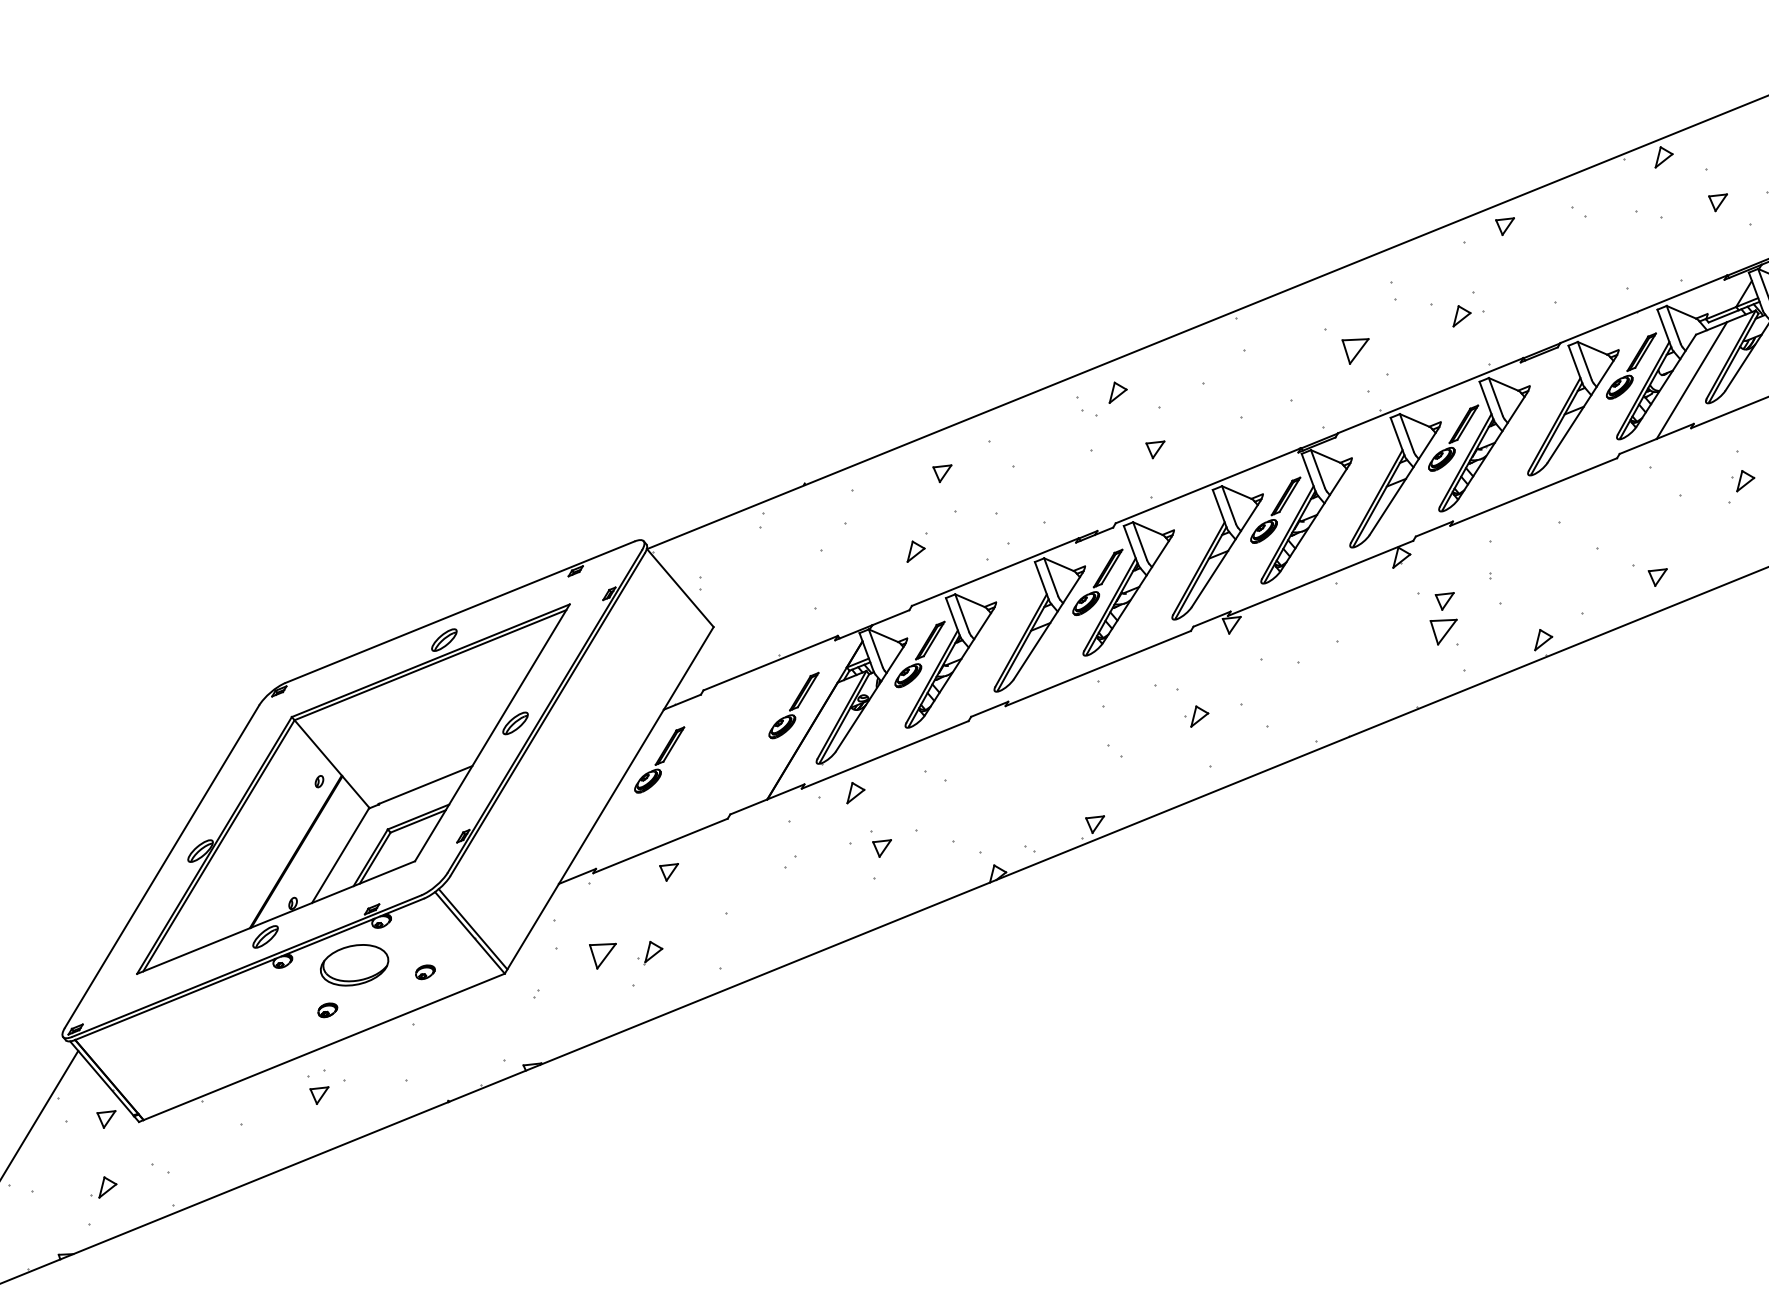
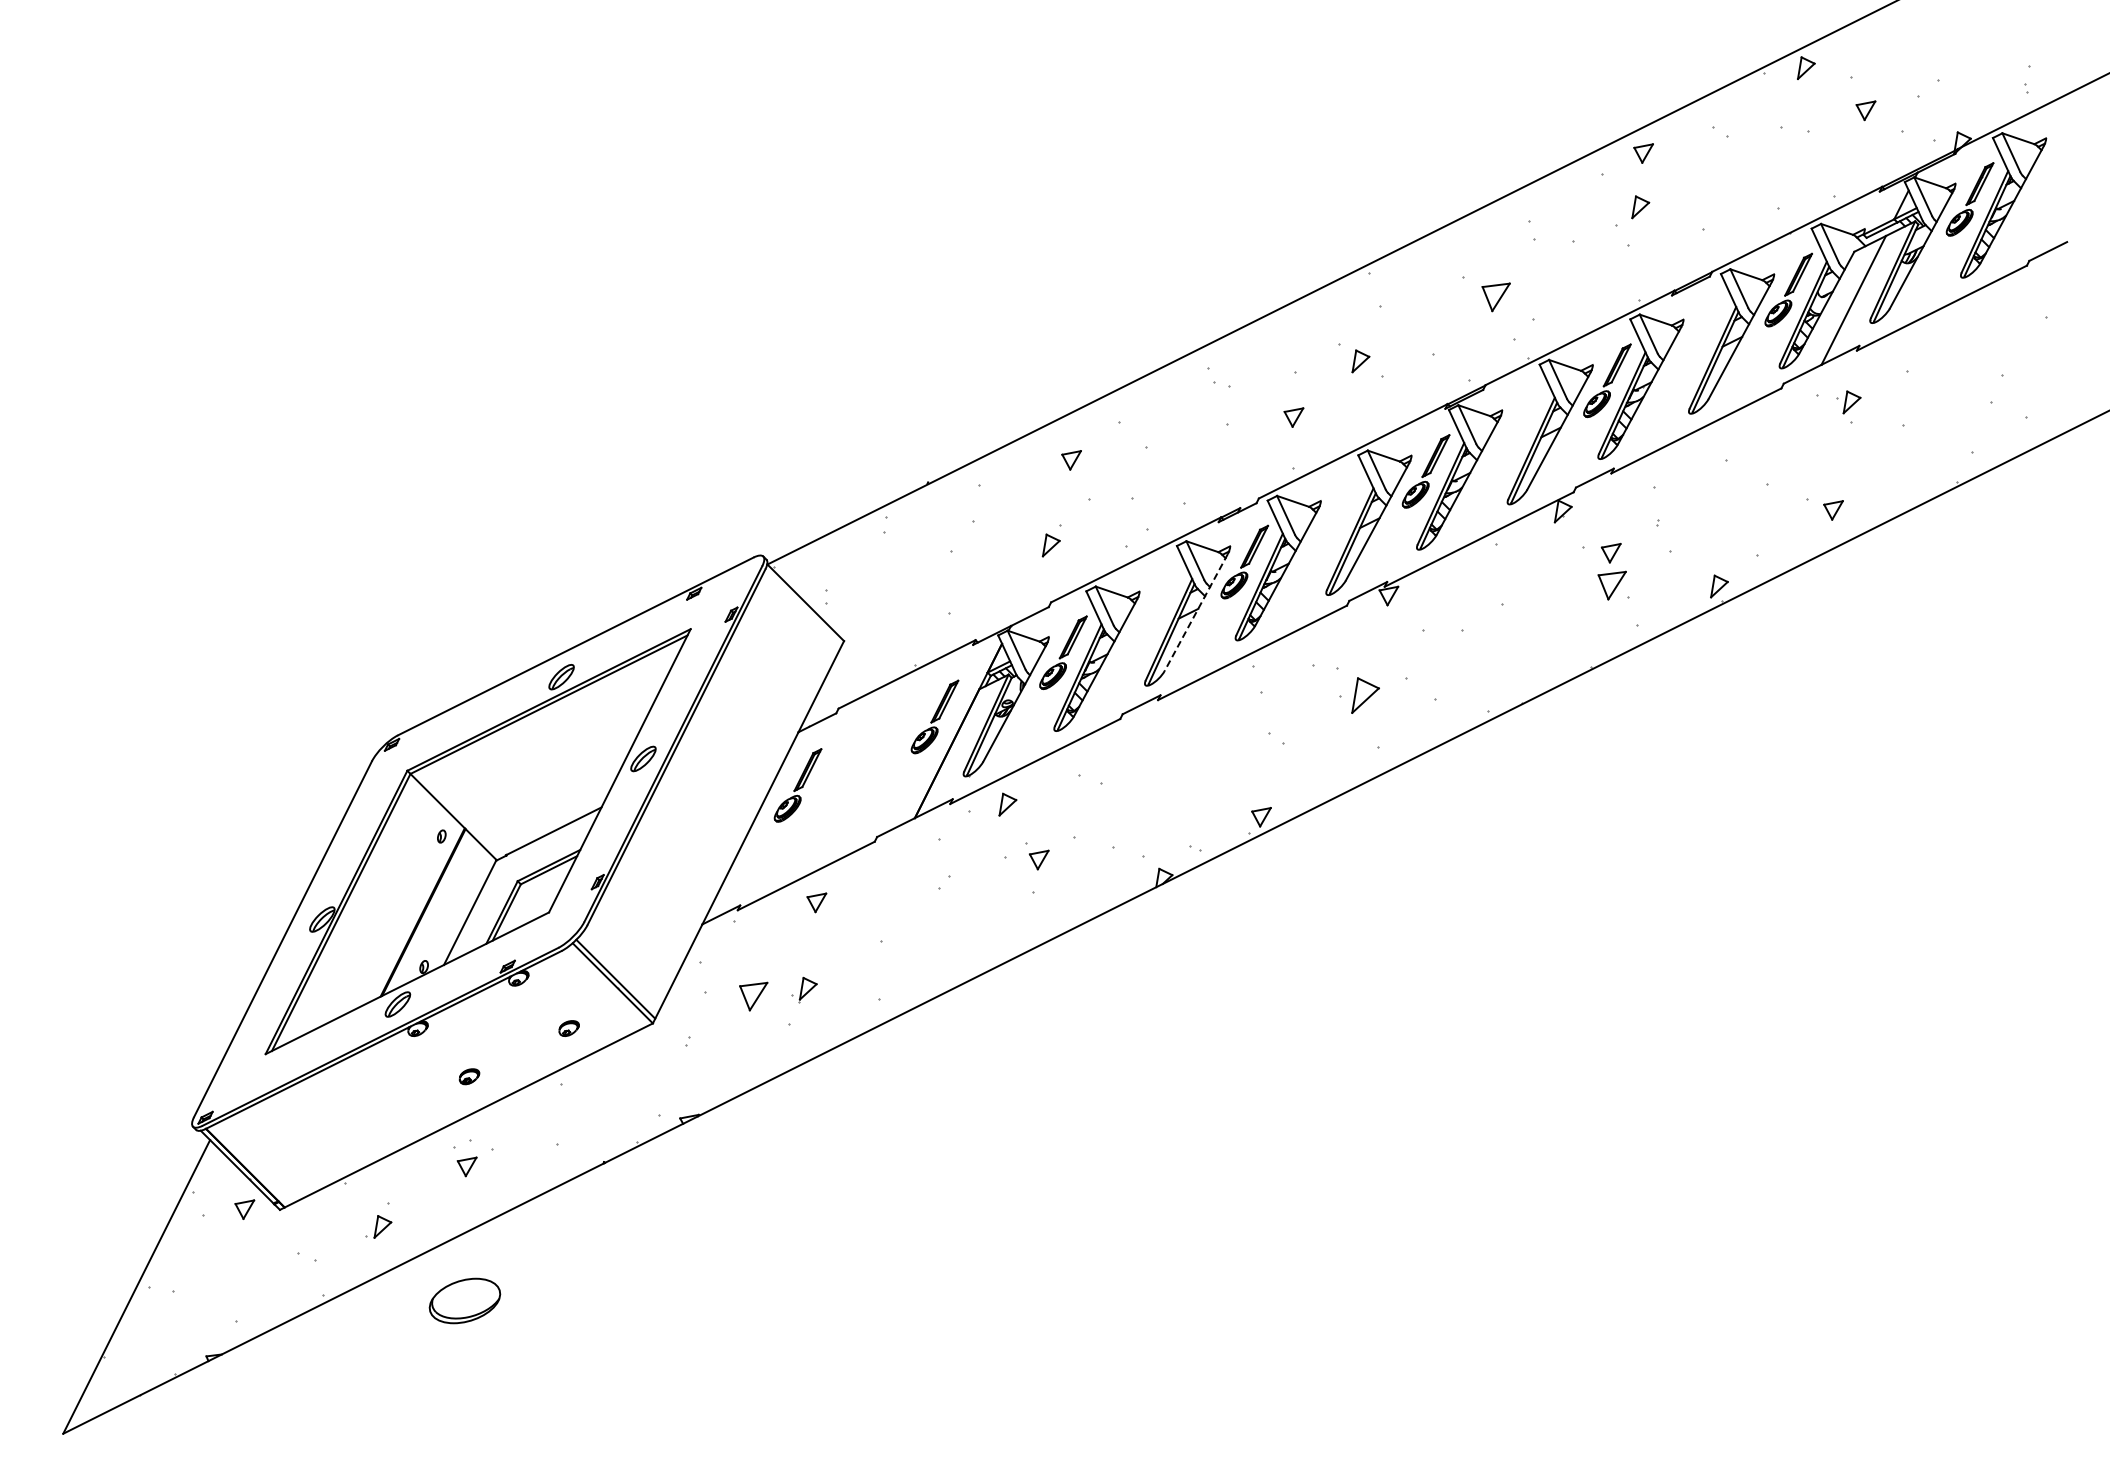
part: (1462, 316) -> (1640, 207), moved
part: (1118, 393) -> (1360, 361), moved
part: (1742, 481) -> (1848, 402), moved
line: (1048, 627) -> (1196, 613), solid -> dashed
part: (1197, 716) -> (1360, 695), size x1.6
part: (354, 964) -> (464, 1300), moved
part: (104, 1187) -> (378, 1226), moved

